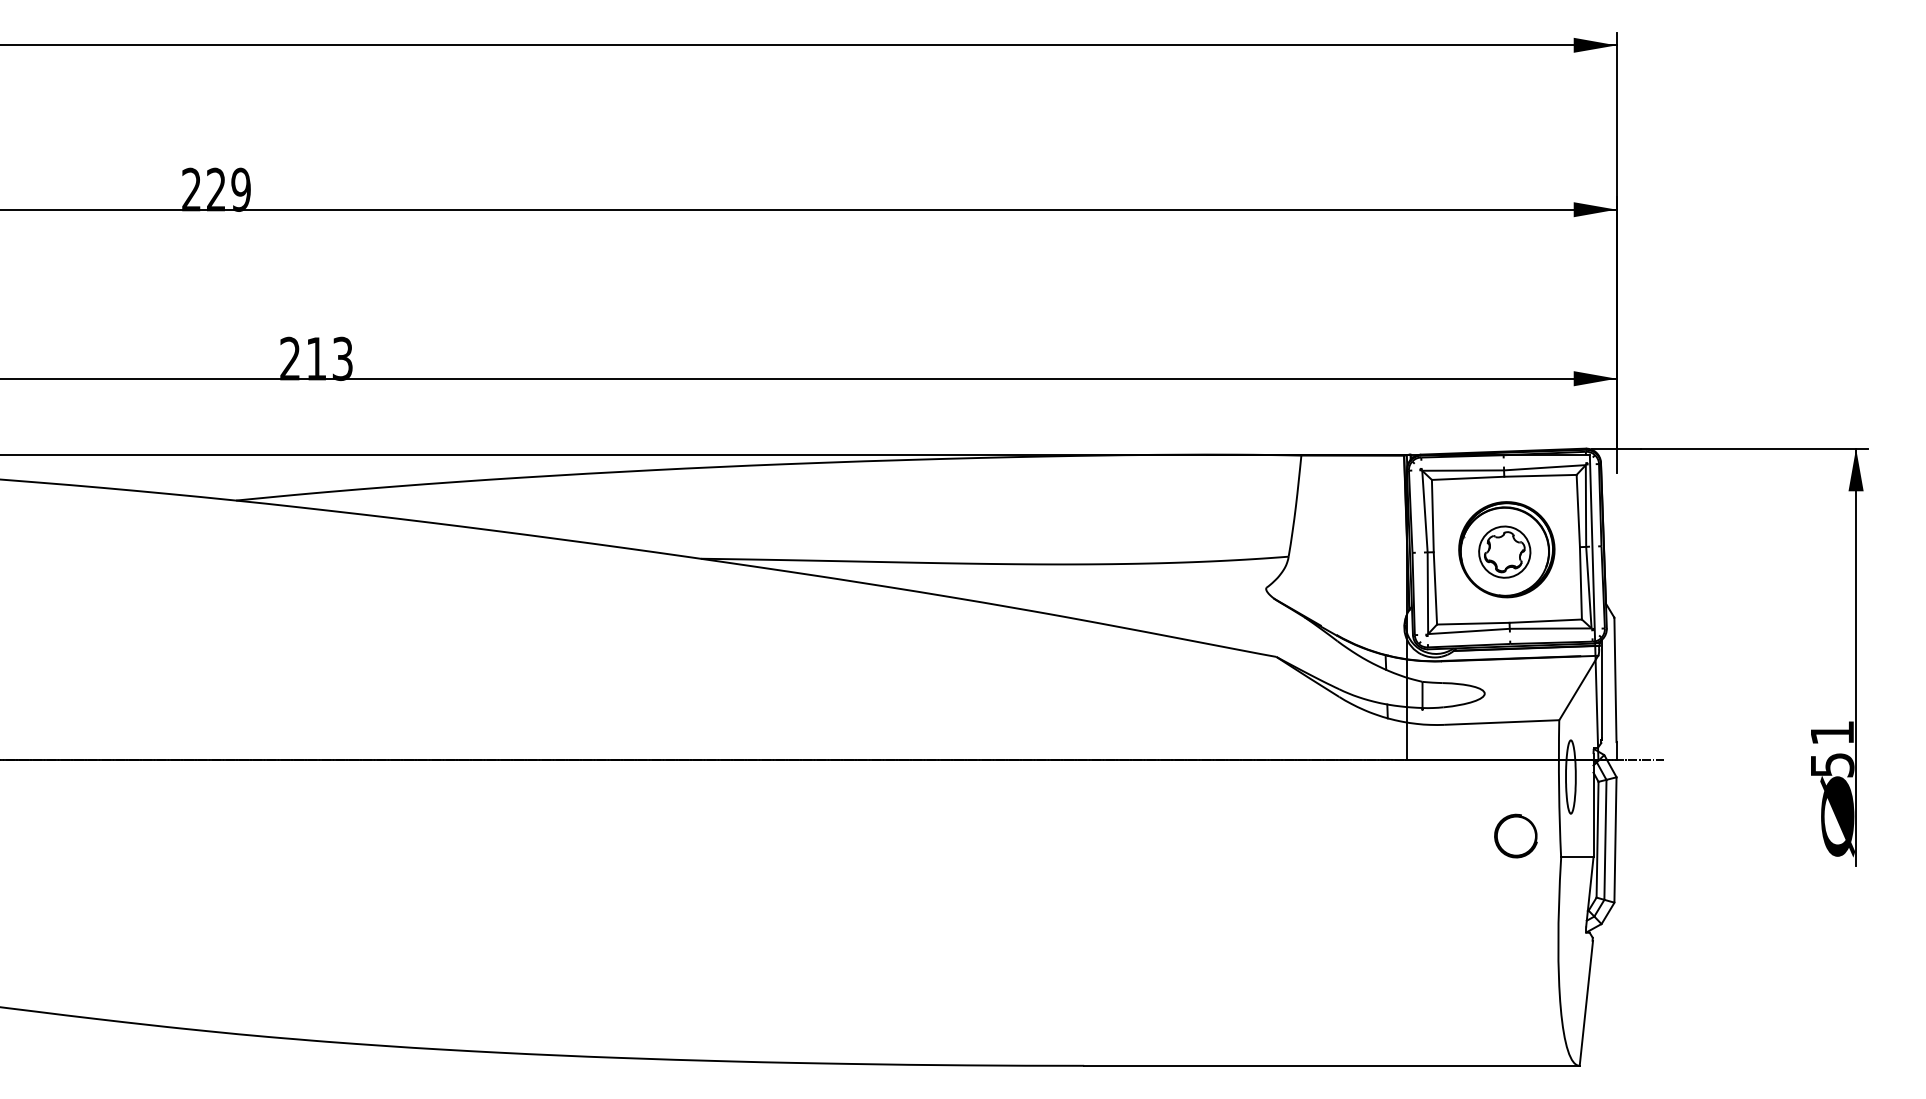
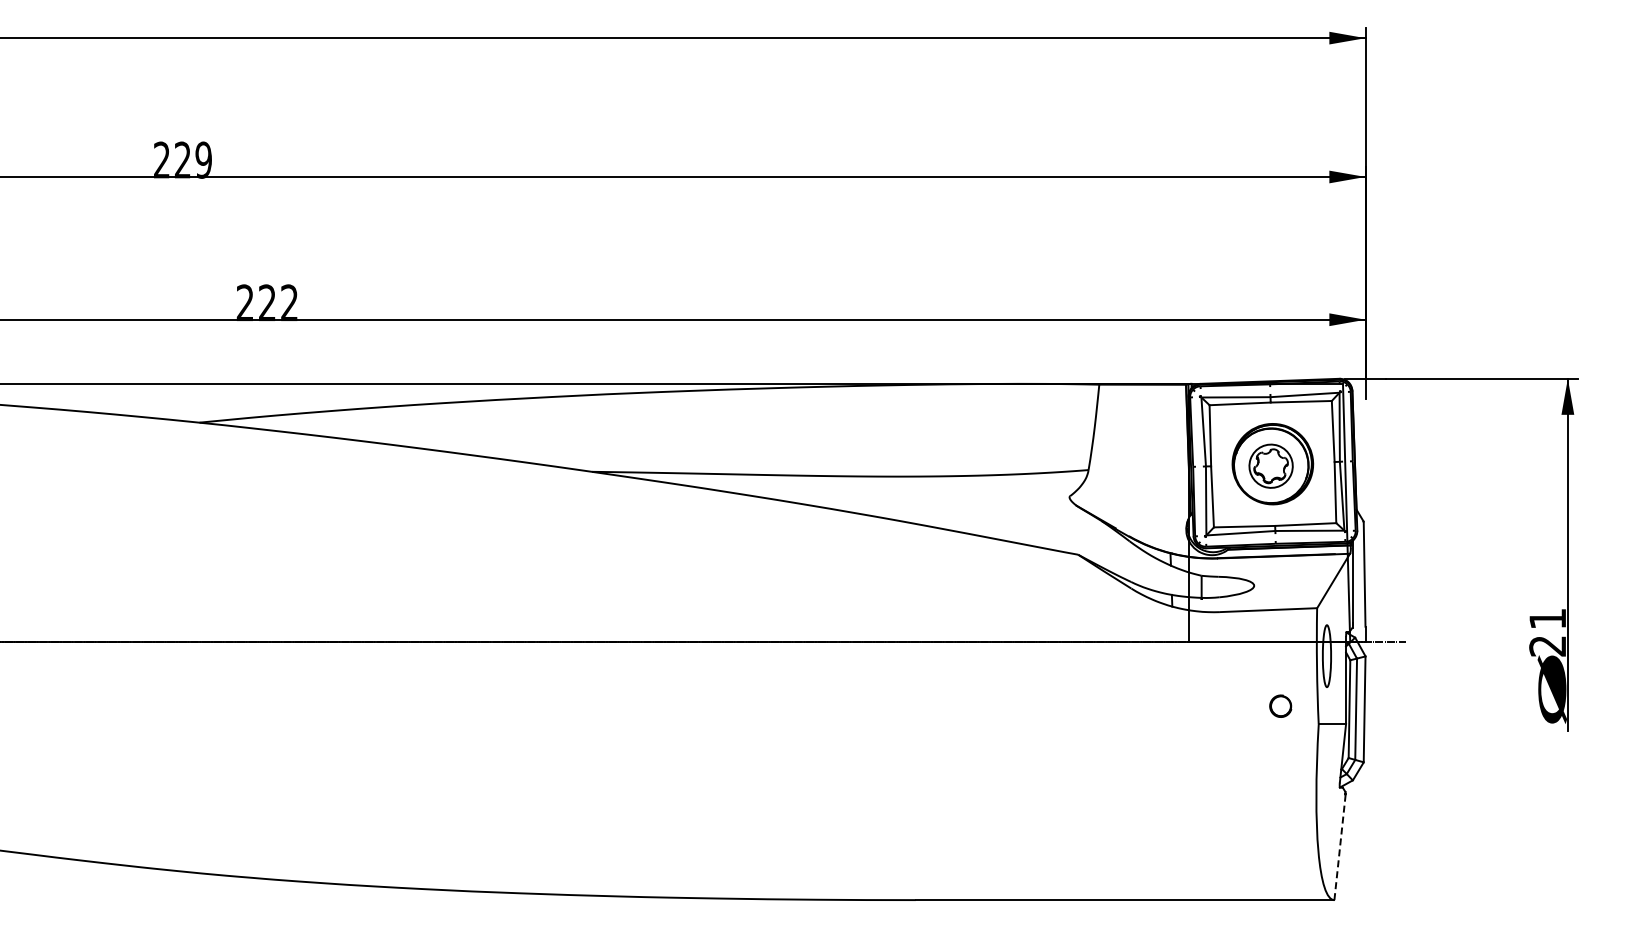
text: (329, 358) -> (278, 302), 213 -> 222
text: (1831, 765) -> (1547, 646), 51 -> 21
part: (1515, 836) -> (1280, 706), size x0.6
line: (1586, 1002) -> (1340, 846), solid -> dashed

